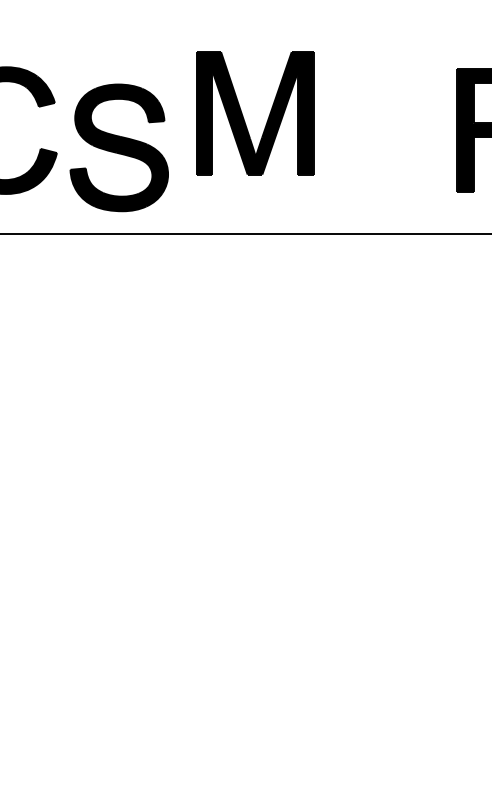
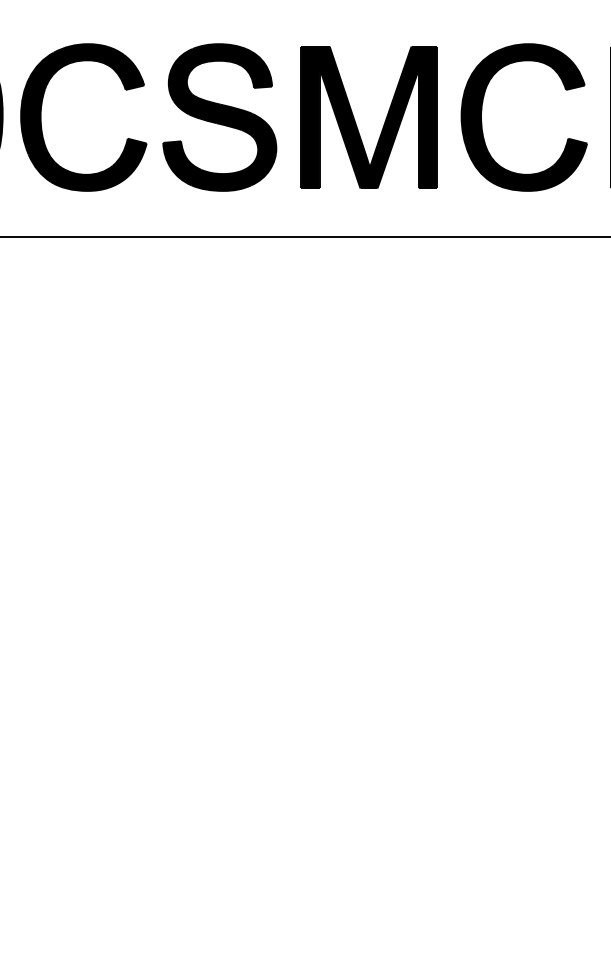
part: (243, 115) -> (355, 120), moved
part: (346, 134) -> (482, 122), added
part: (119, 147) -> (219, 117), moved

